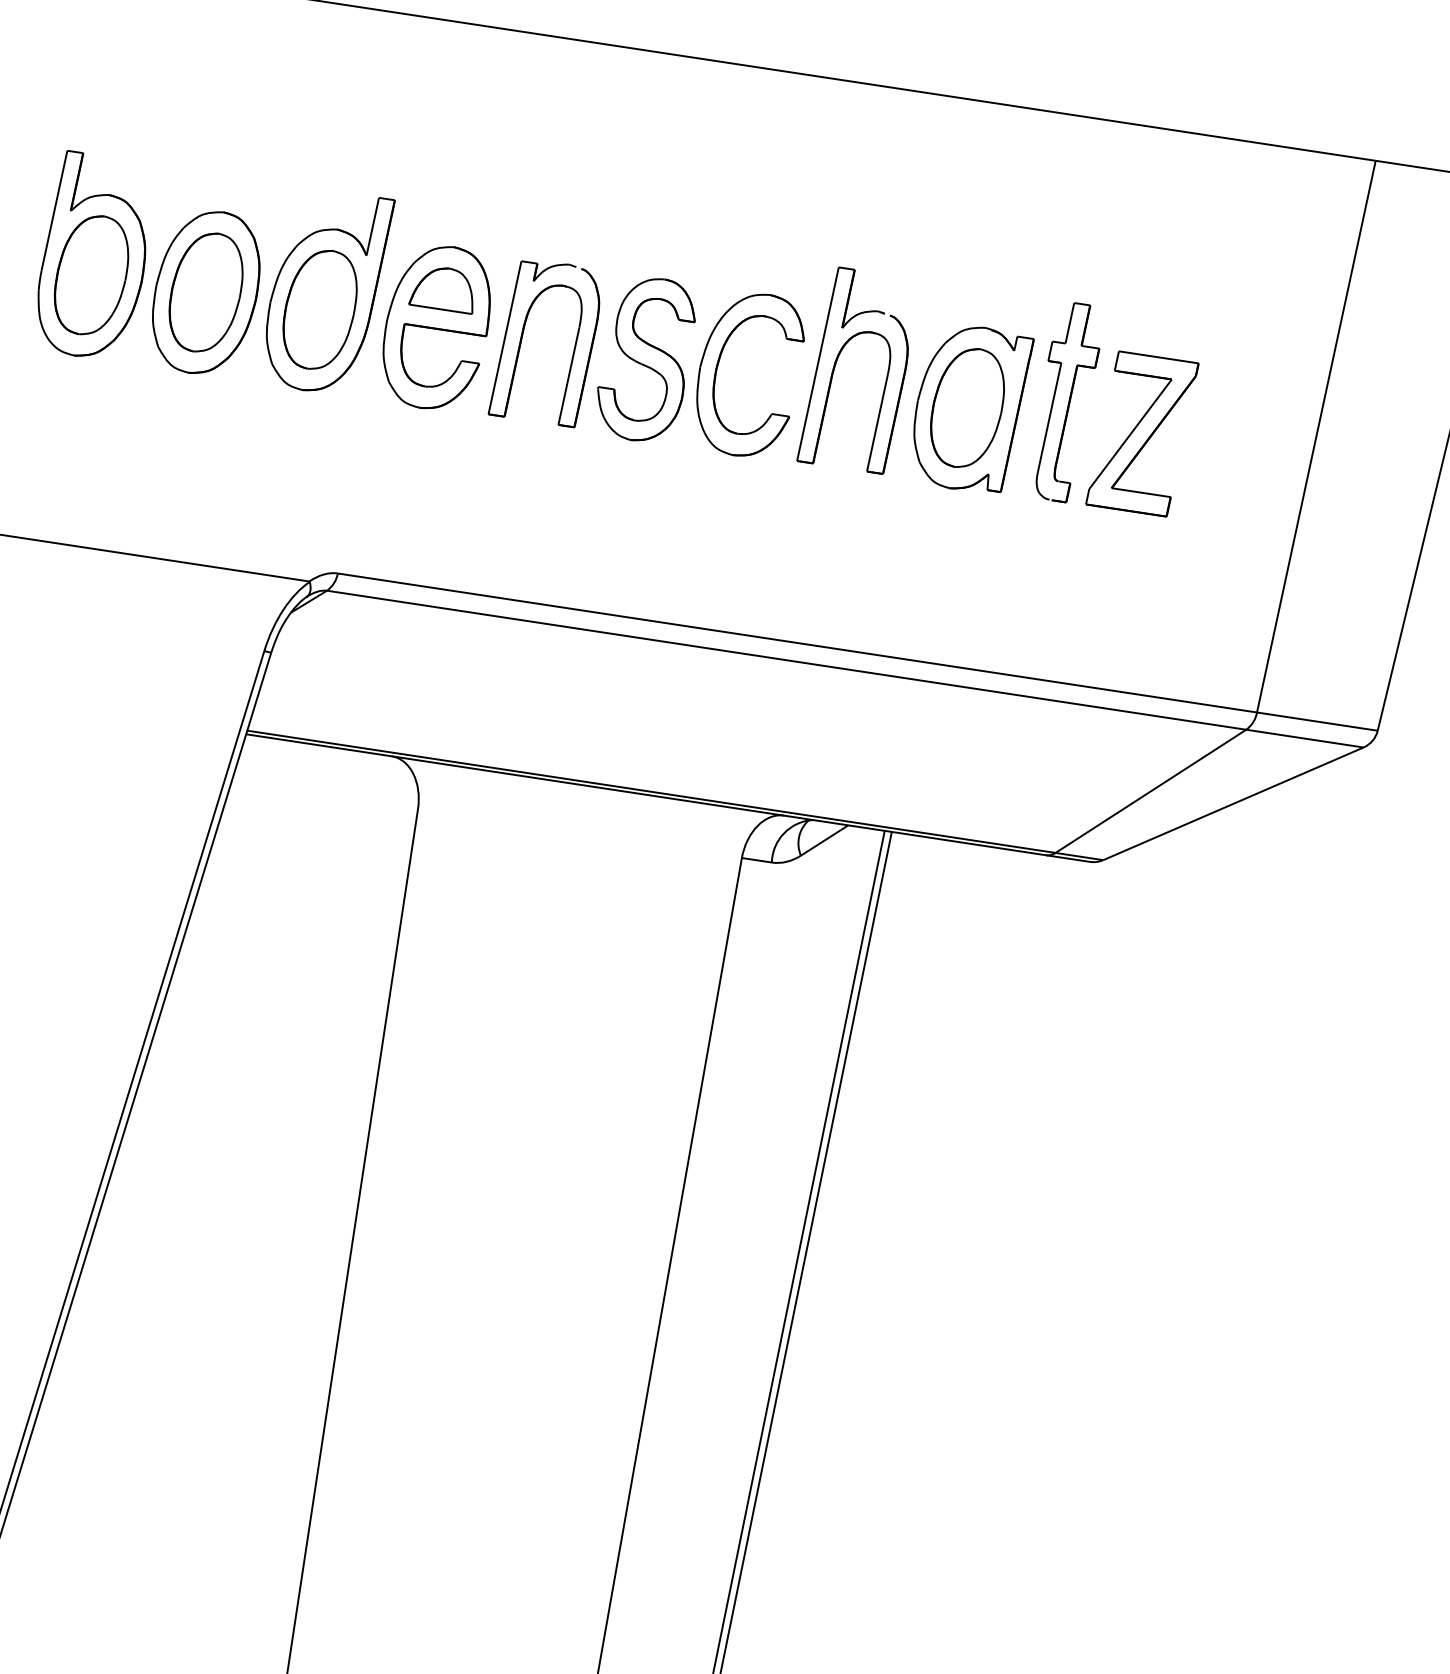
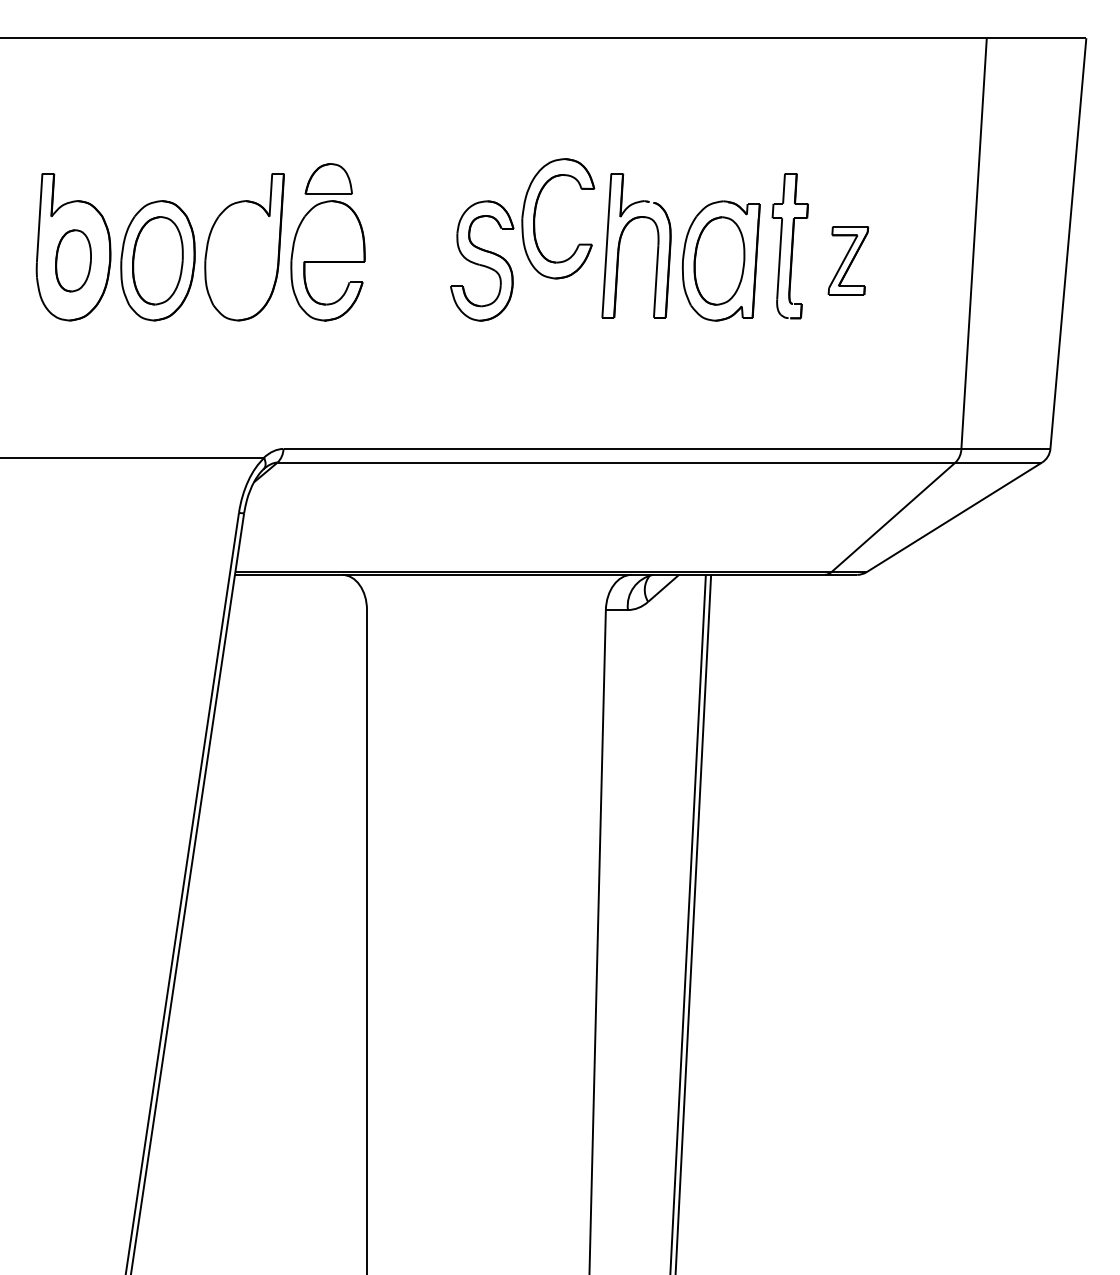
part: (91, 274) -> (73, 260), size x0.7
part: (443, 287) -> (328, 178), moved
part: (319, 309) -> (241, 260), removed
part: (523, 338) -> (391, 259), removed
part: (718, 369) -> (535, 218), moved
part: (1142, 433) -> (848, 260), size x0.6

